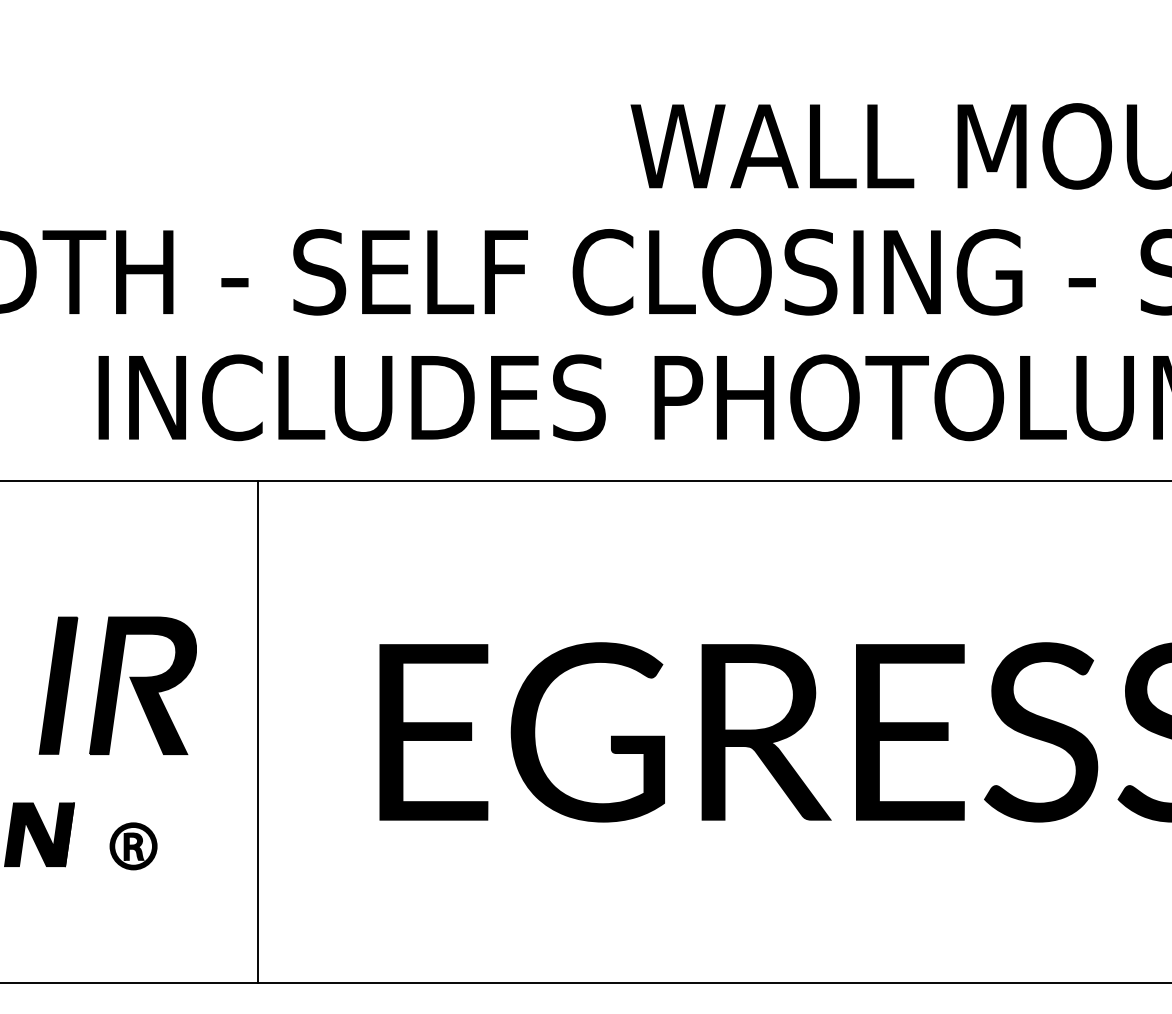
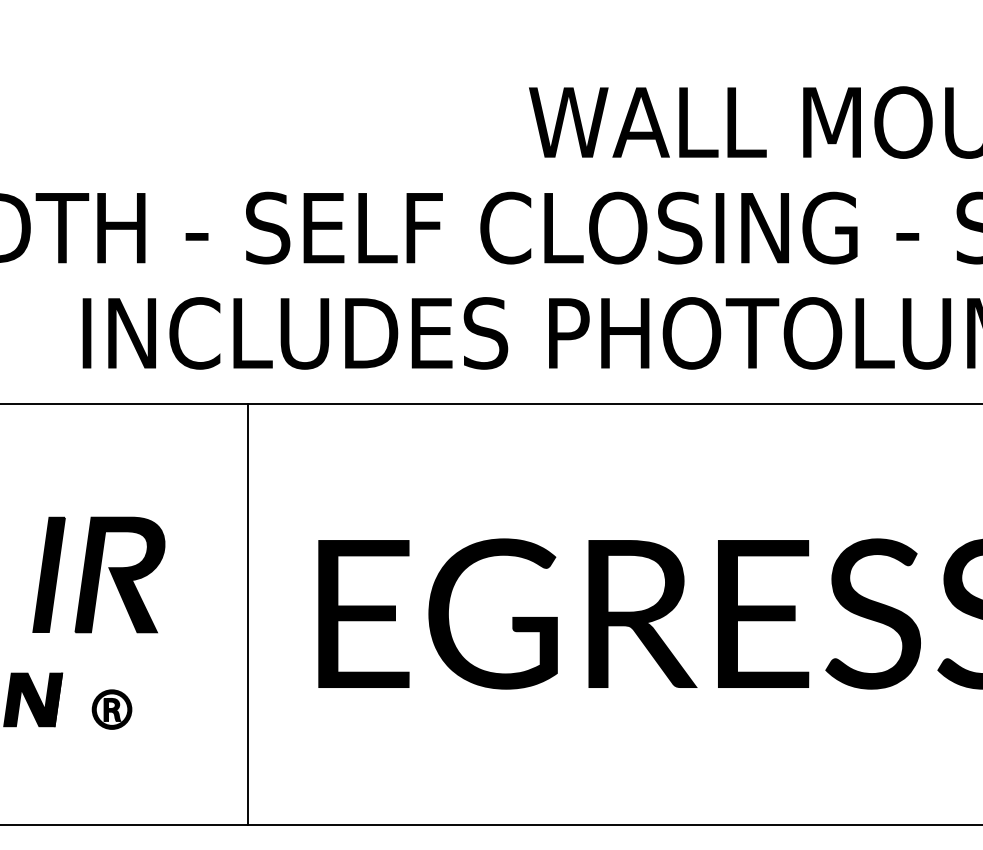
line: (257, 732) -> (247, 614), moved

